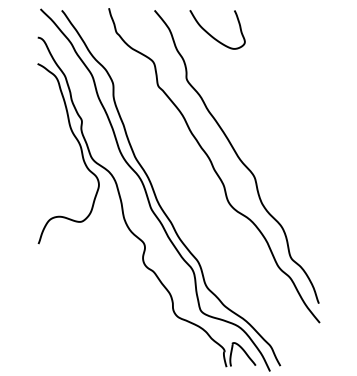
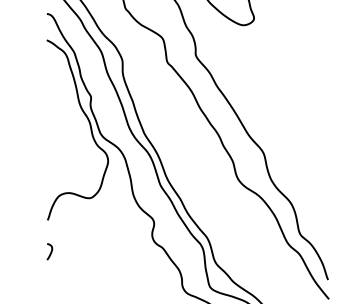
curve: (41, 274) -> (50, 250), added

